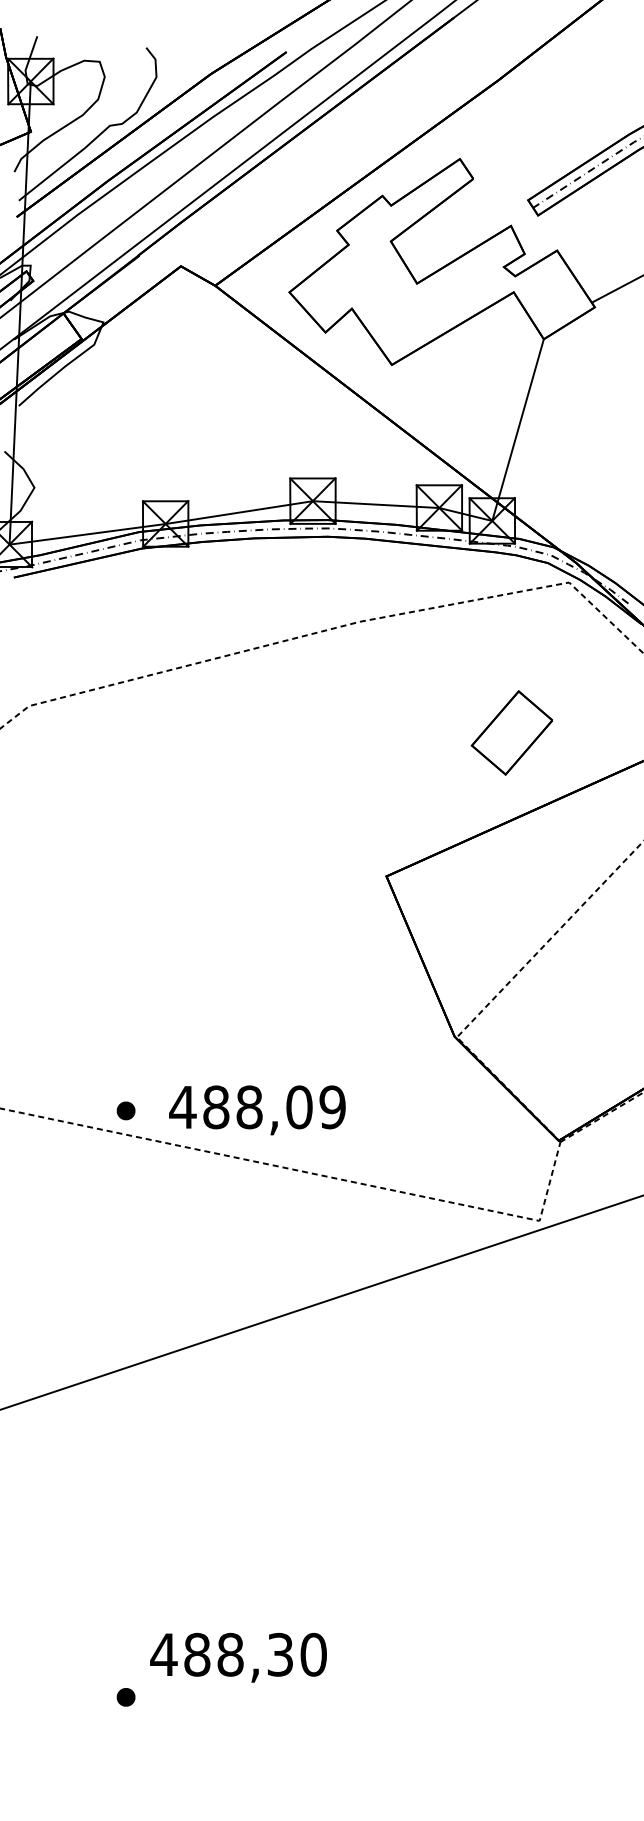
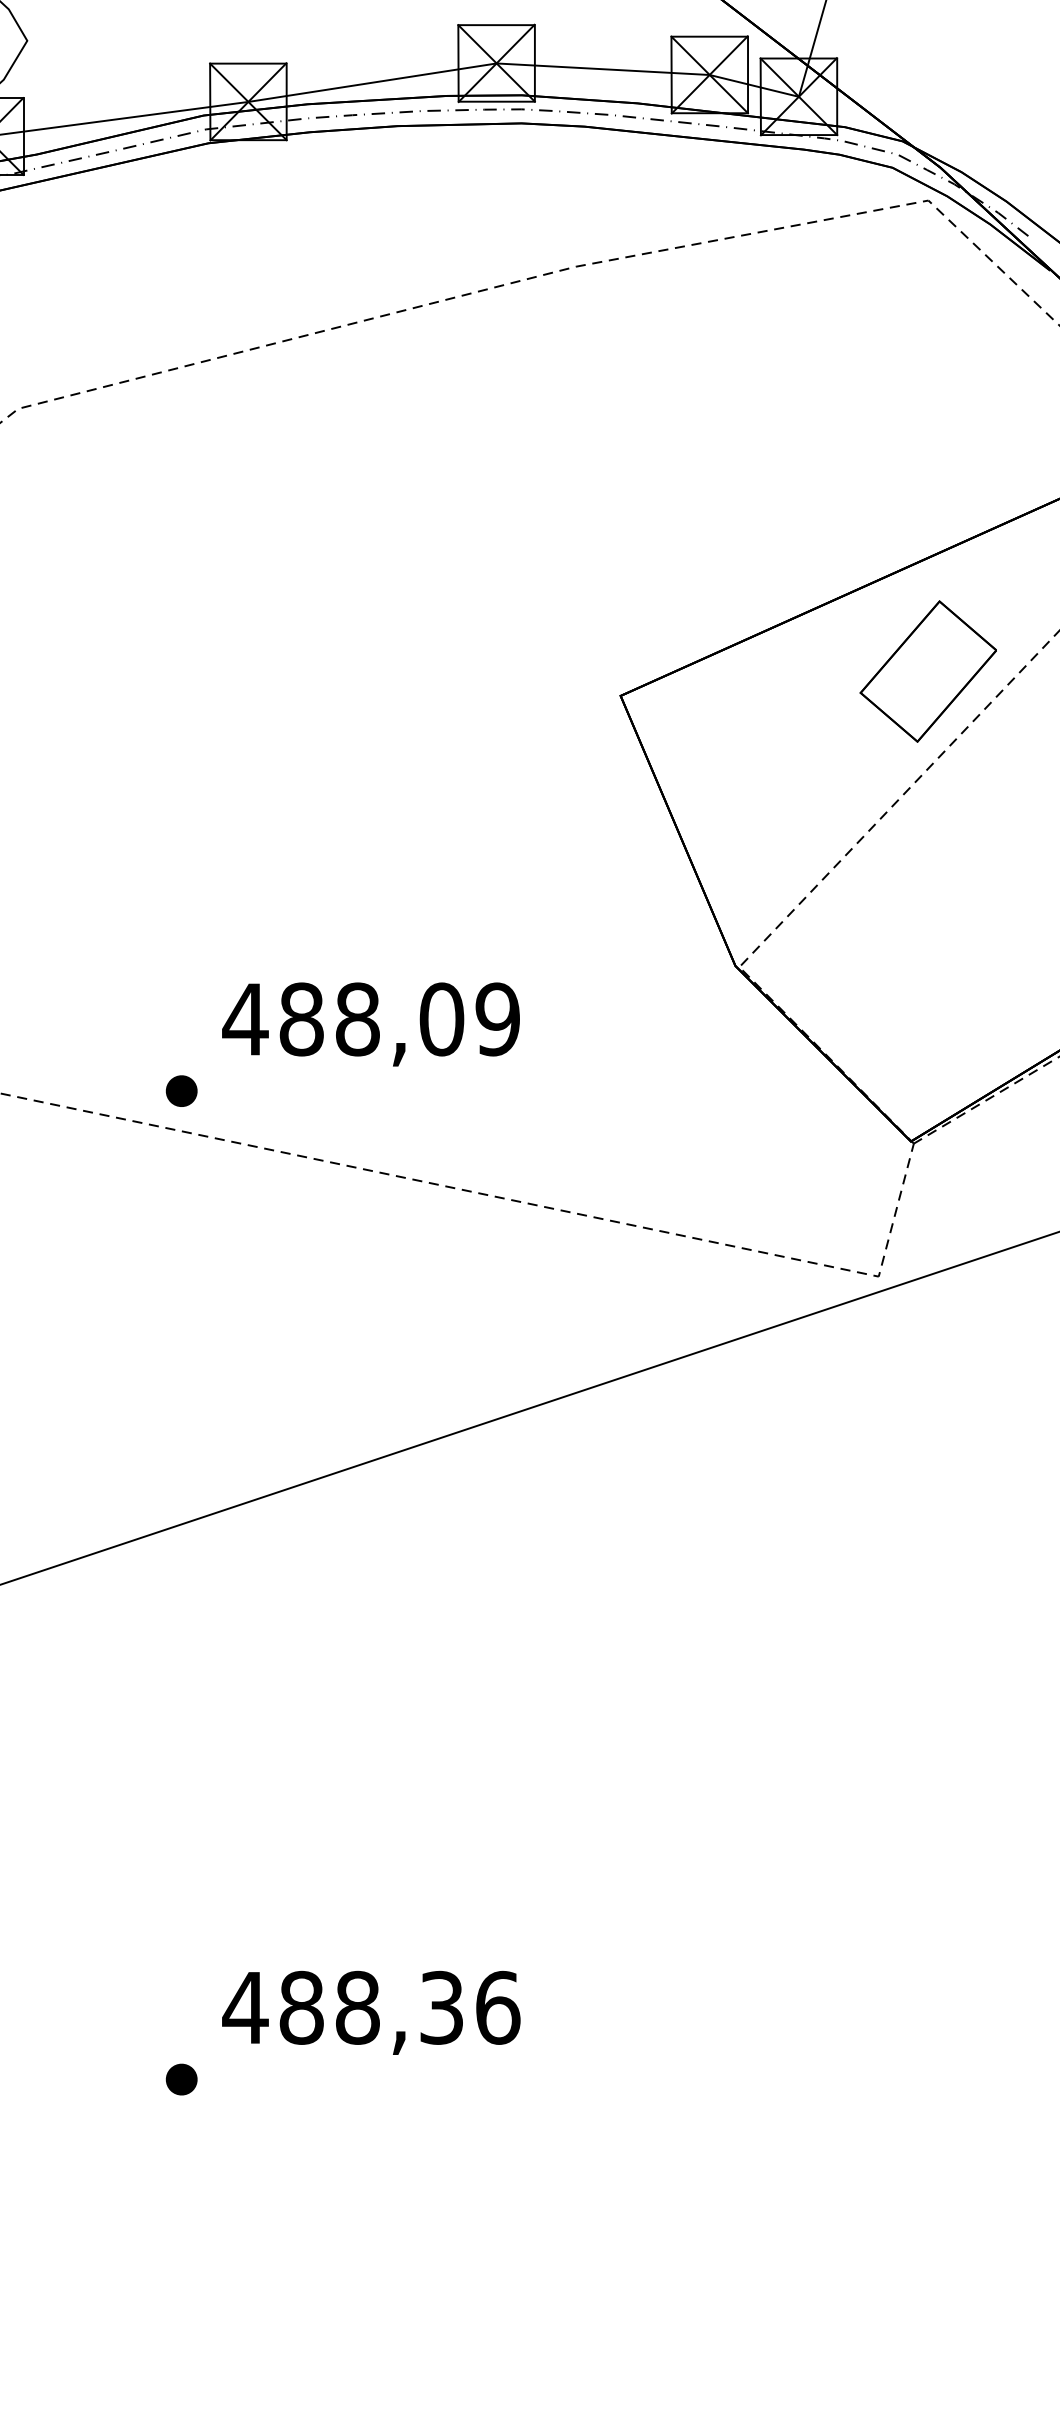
part: (511, 732) -> (927, 670), moved
text: (257, 1110) -> (371, 1024), moved
text: (313, 1654) -> (497, 2007), 488,30 -> 488,36

